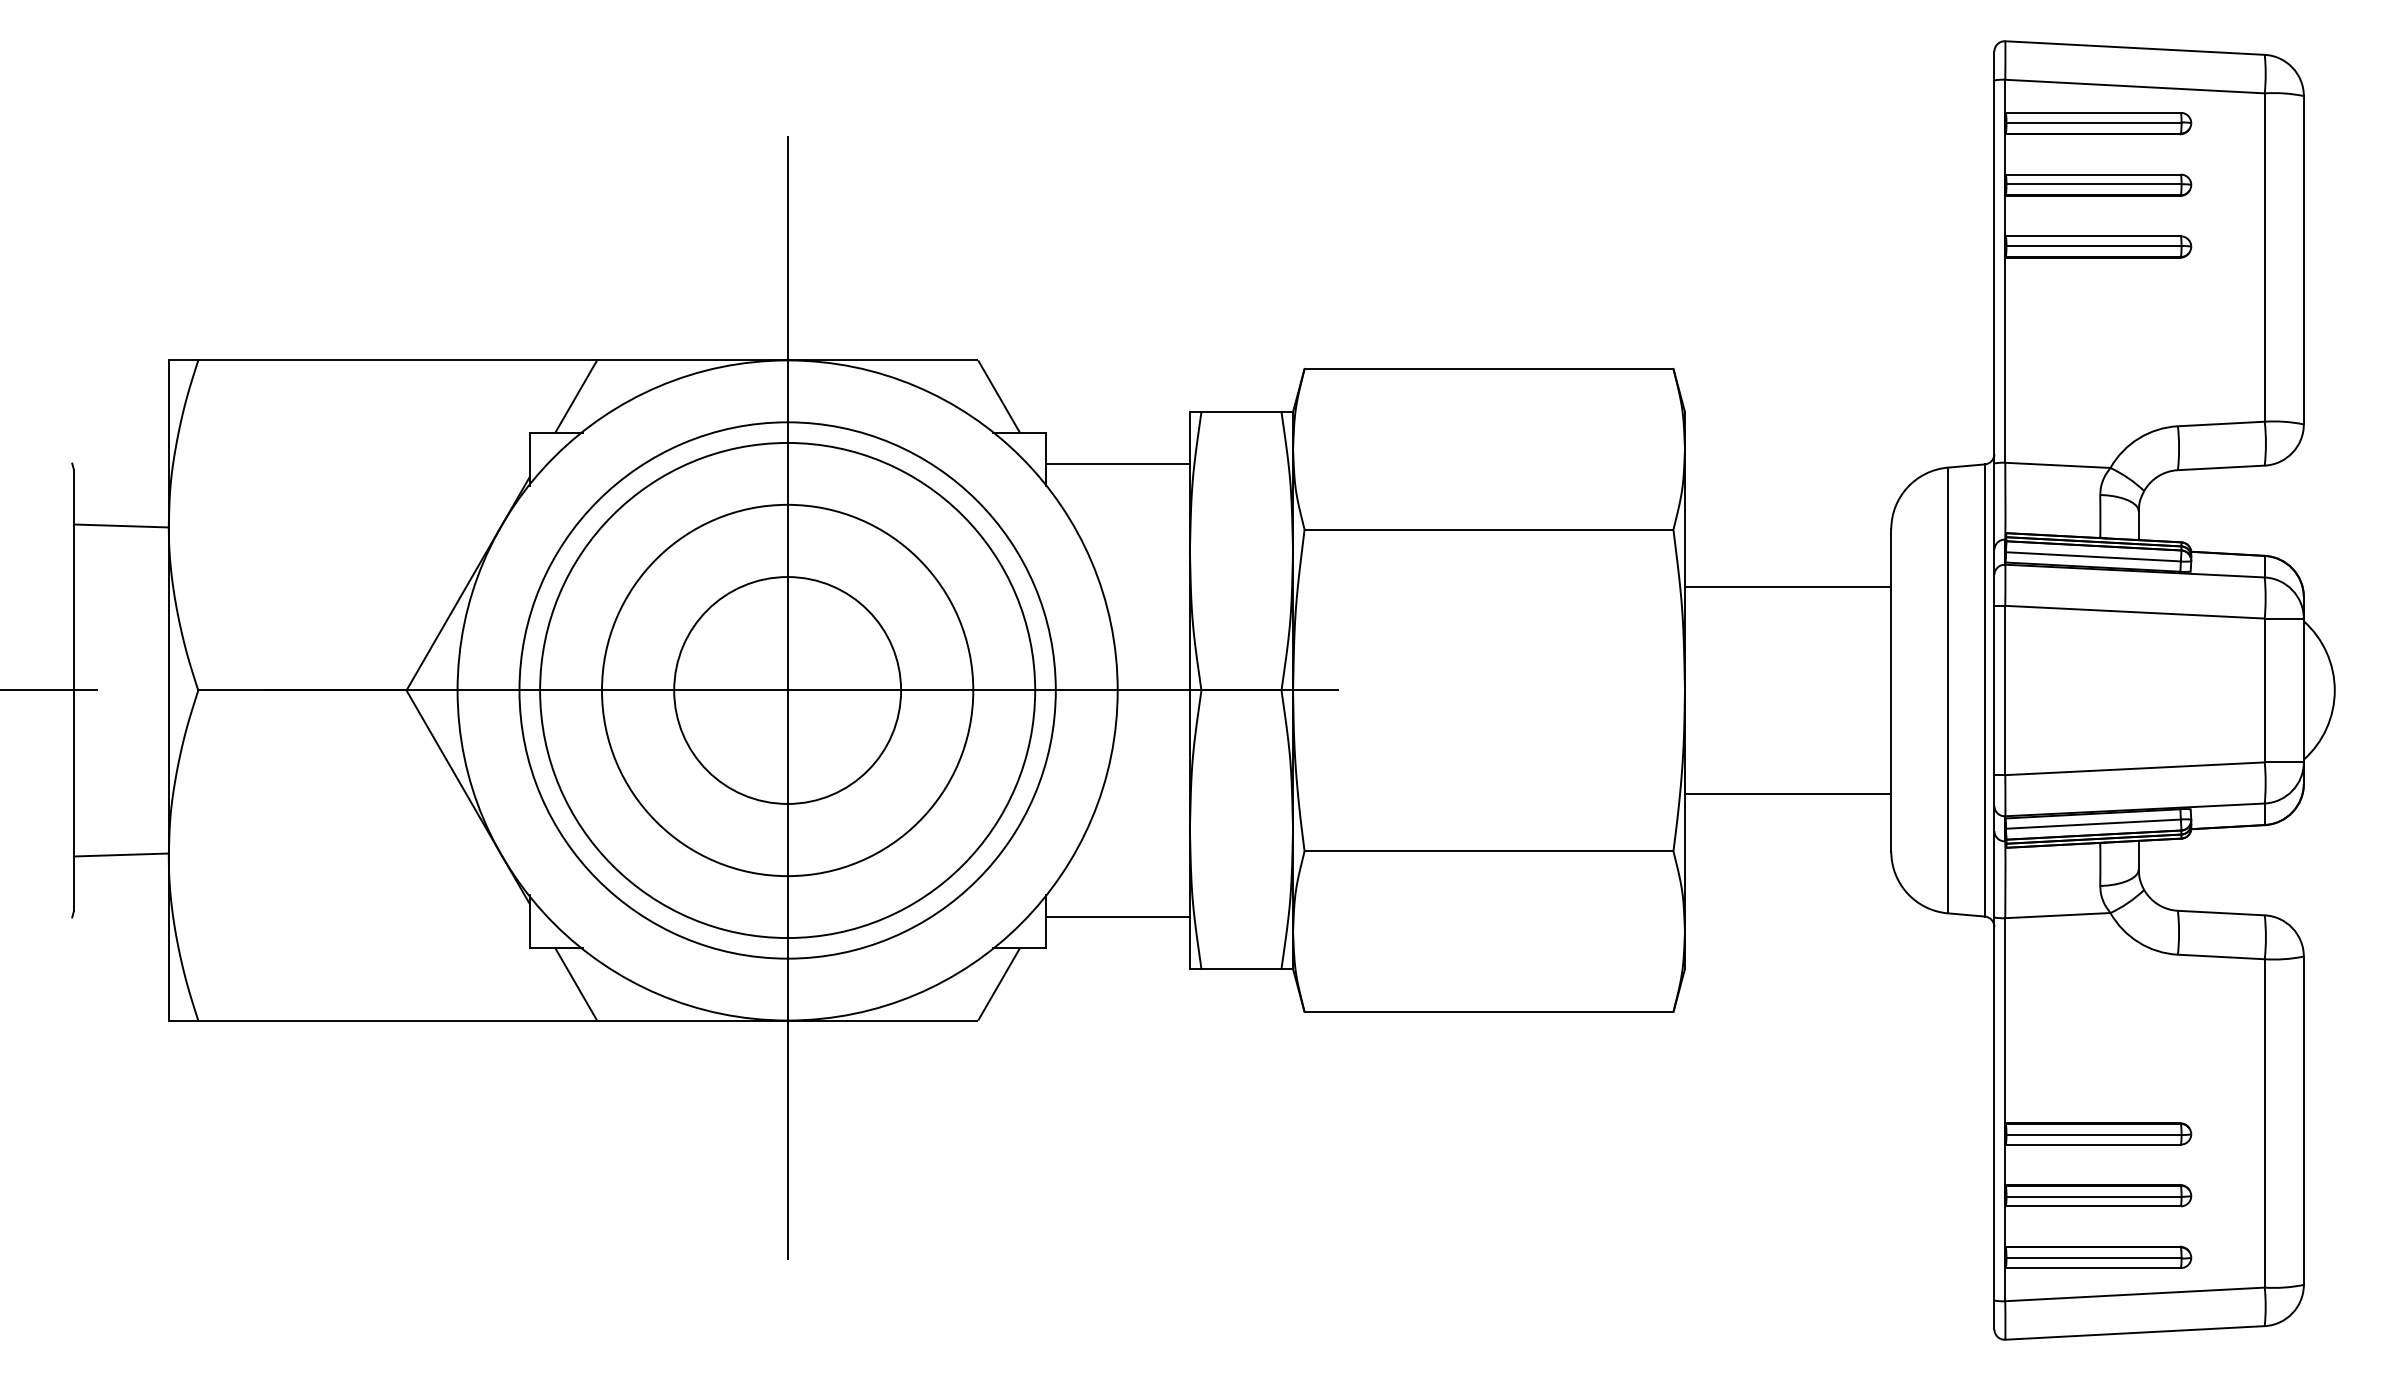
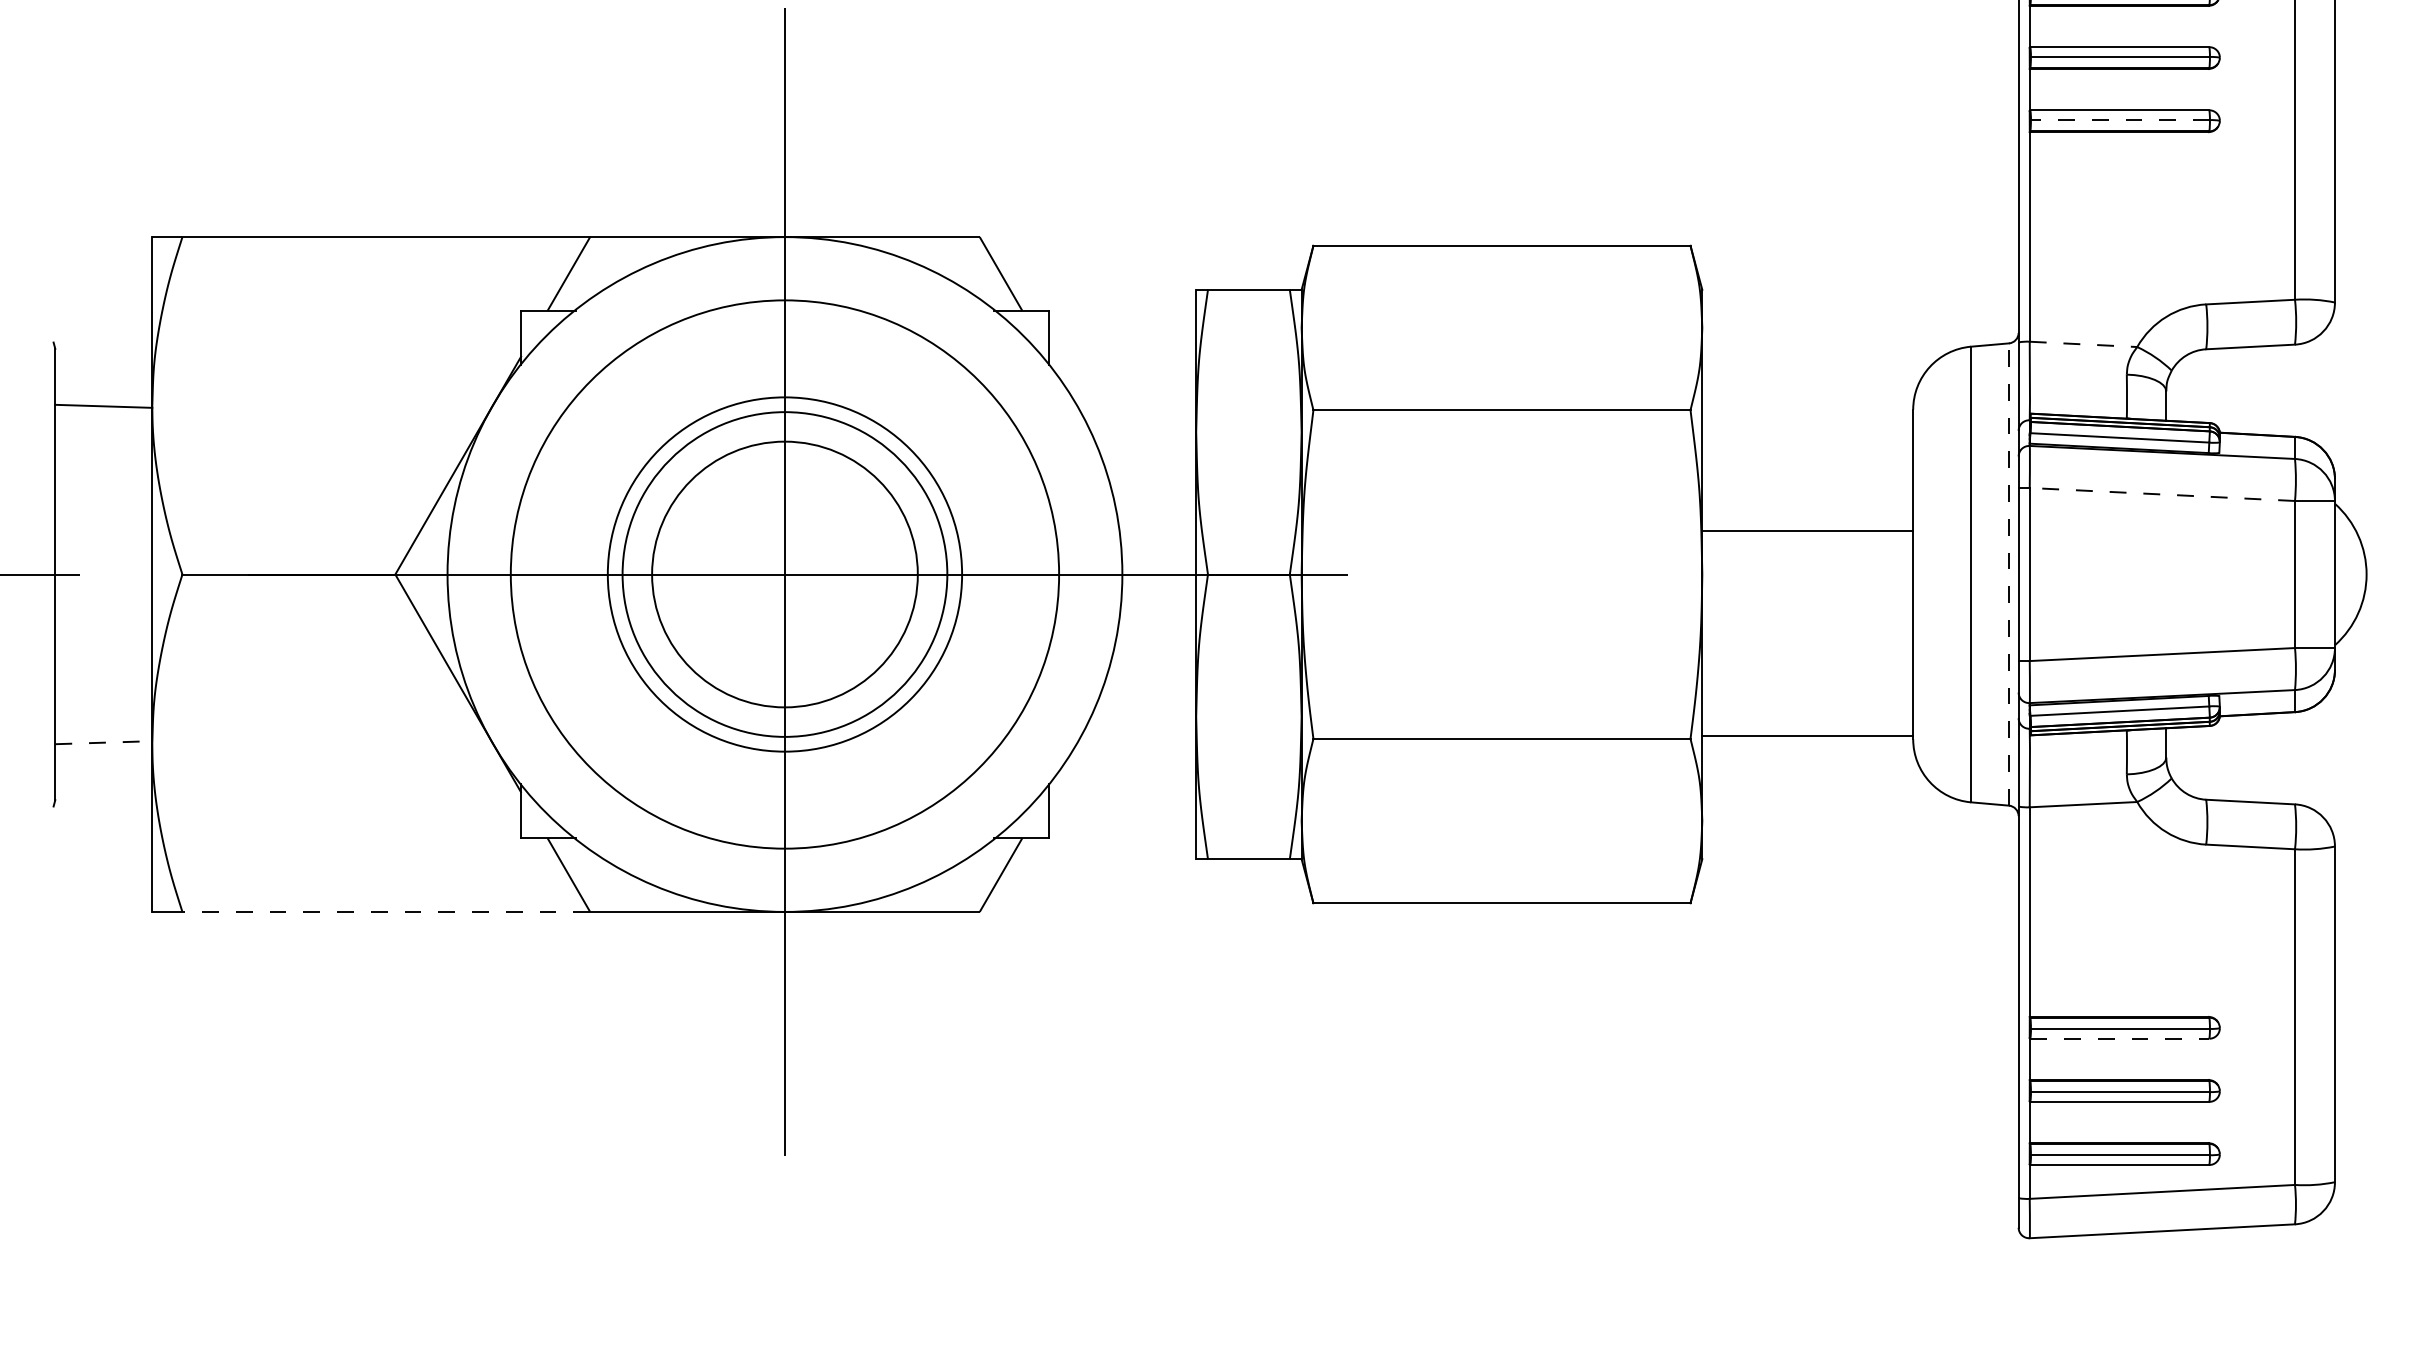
line: (2093, 246) -> (2119, 120), solid -> dashed
line: (1117, 463) -> (1122, 342), removed
line: (2057, 465) -> (2083, 344), solid -> dashed
line: (1787, 587) -> (1807, 531), moved
line: (2135, 612) -> (2162, 494), solid -> dashed
circle: (787, 690) -> (784, 574), size x0.7
circle: (787, 690) -> (784, 574), size x0.7
circle: (787, 690) -> (784, 574), size x1.4
line: (1984, 690) -> (2008, 574), solid -> dashed
line: (1787, 793) -> (1807, 736), moved
line: (121, 854) -> (103, 742), solid -> dashed
line: (1117, 917) -> (1122, 806), removed
line: (397, 1020) -> (386, 911), solid -> dashed
line: (2093, 1144) -> (2119, 1038), solid -> dashed

